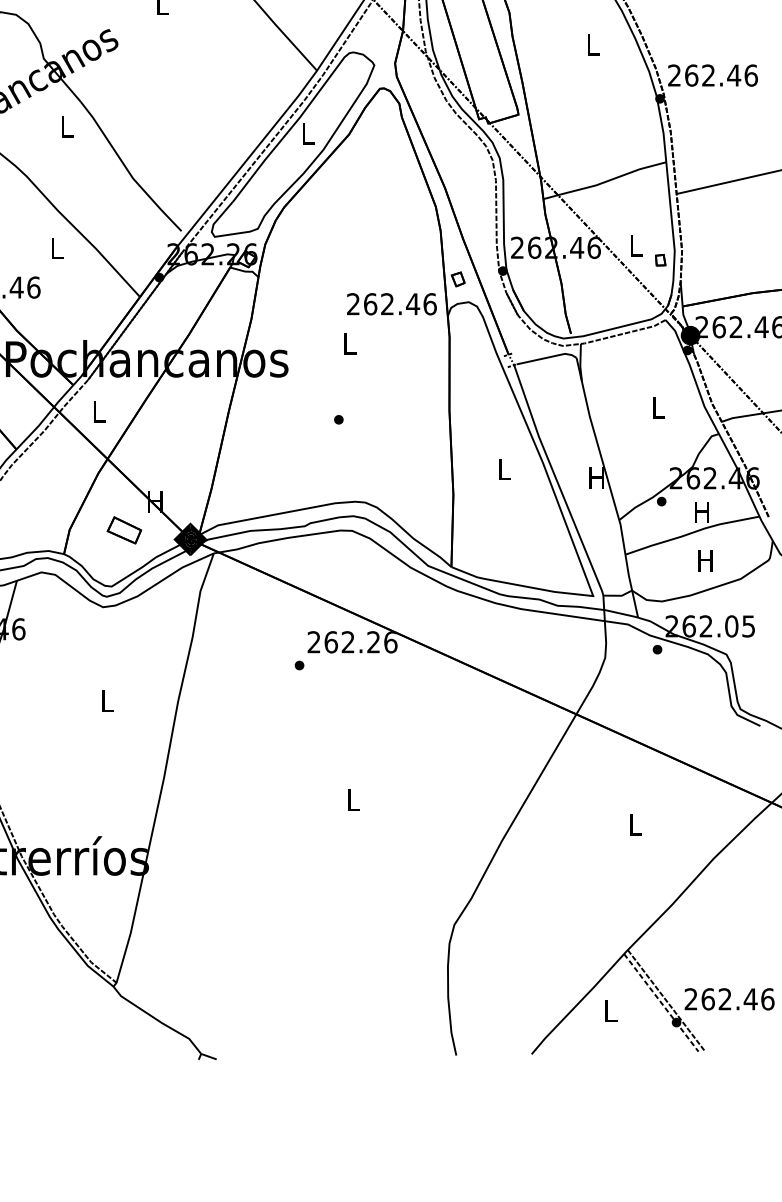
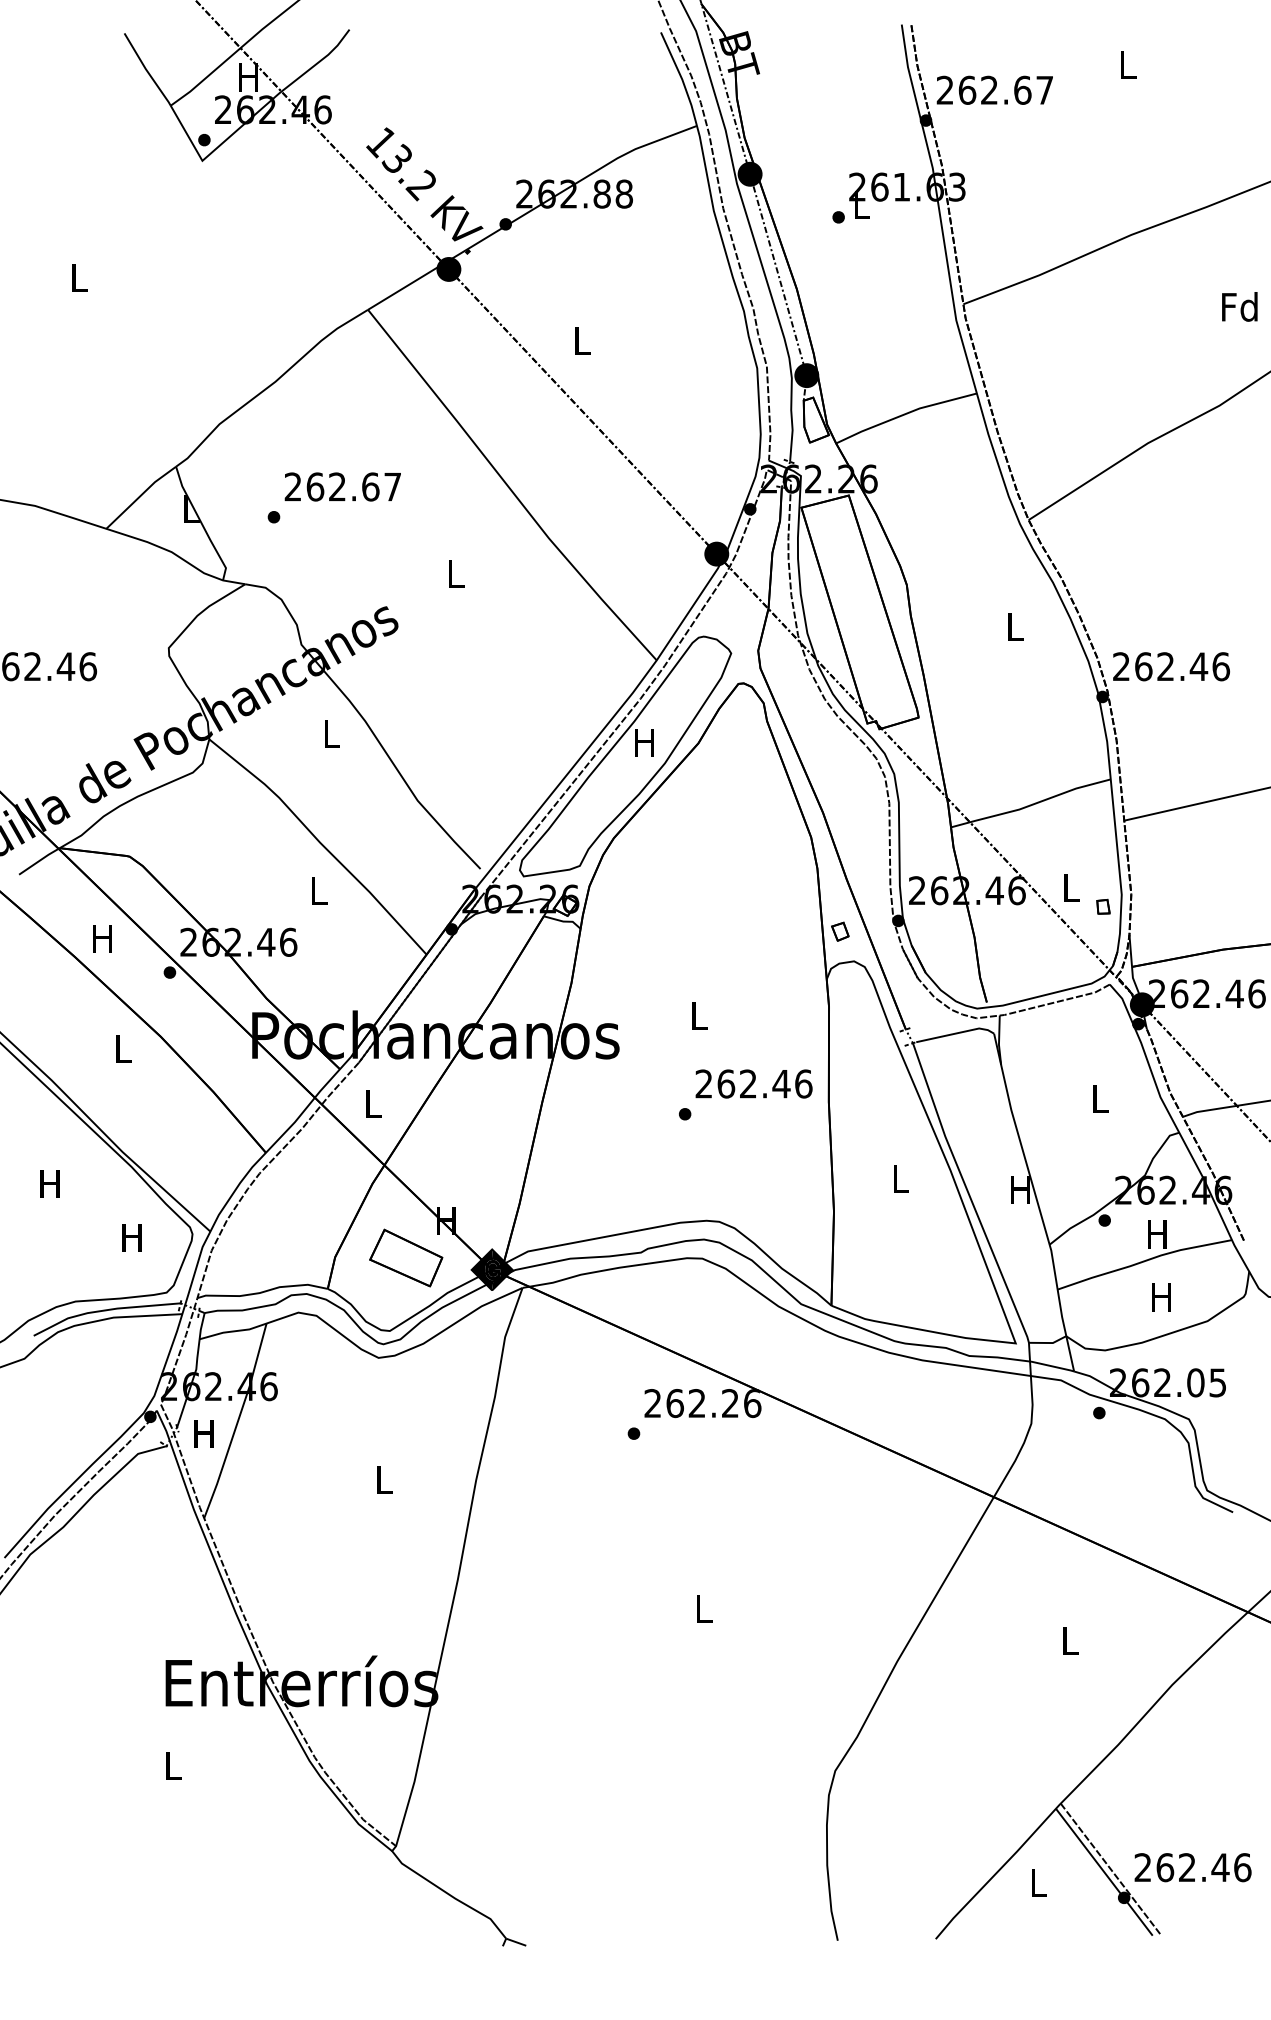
text: (307, 133) -> (644, 742), L -> H
text: (391, 303) -> (753, 1083), moved
part: (124, 530) -> (406, 1257), size x1.67
line: (661, 1003) -> (1104, 1872), dashed -> solid

